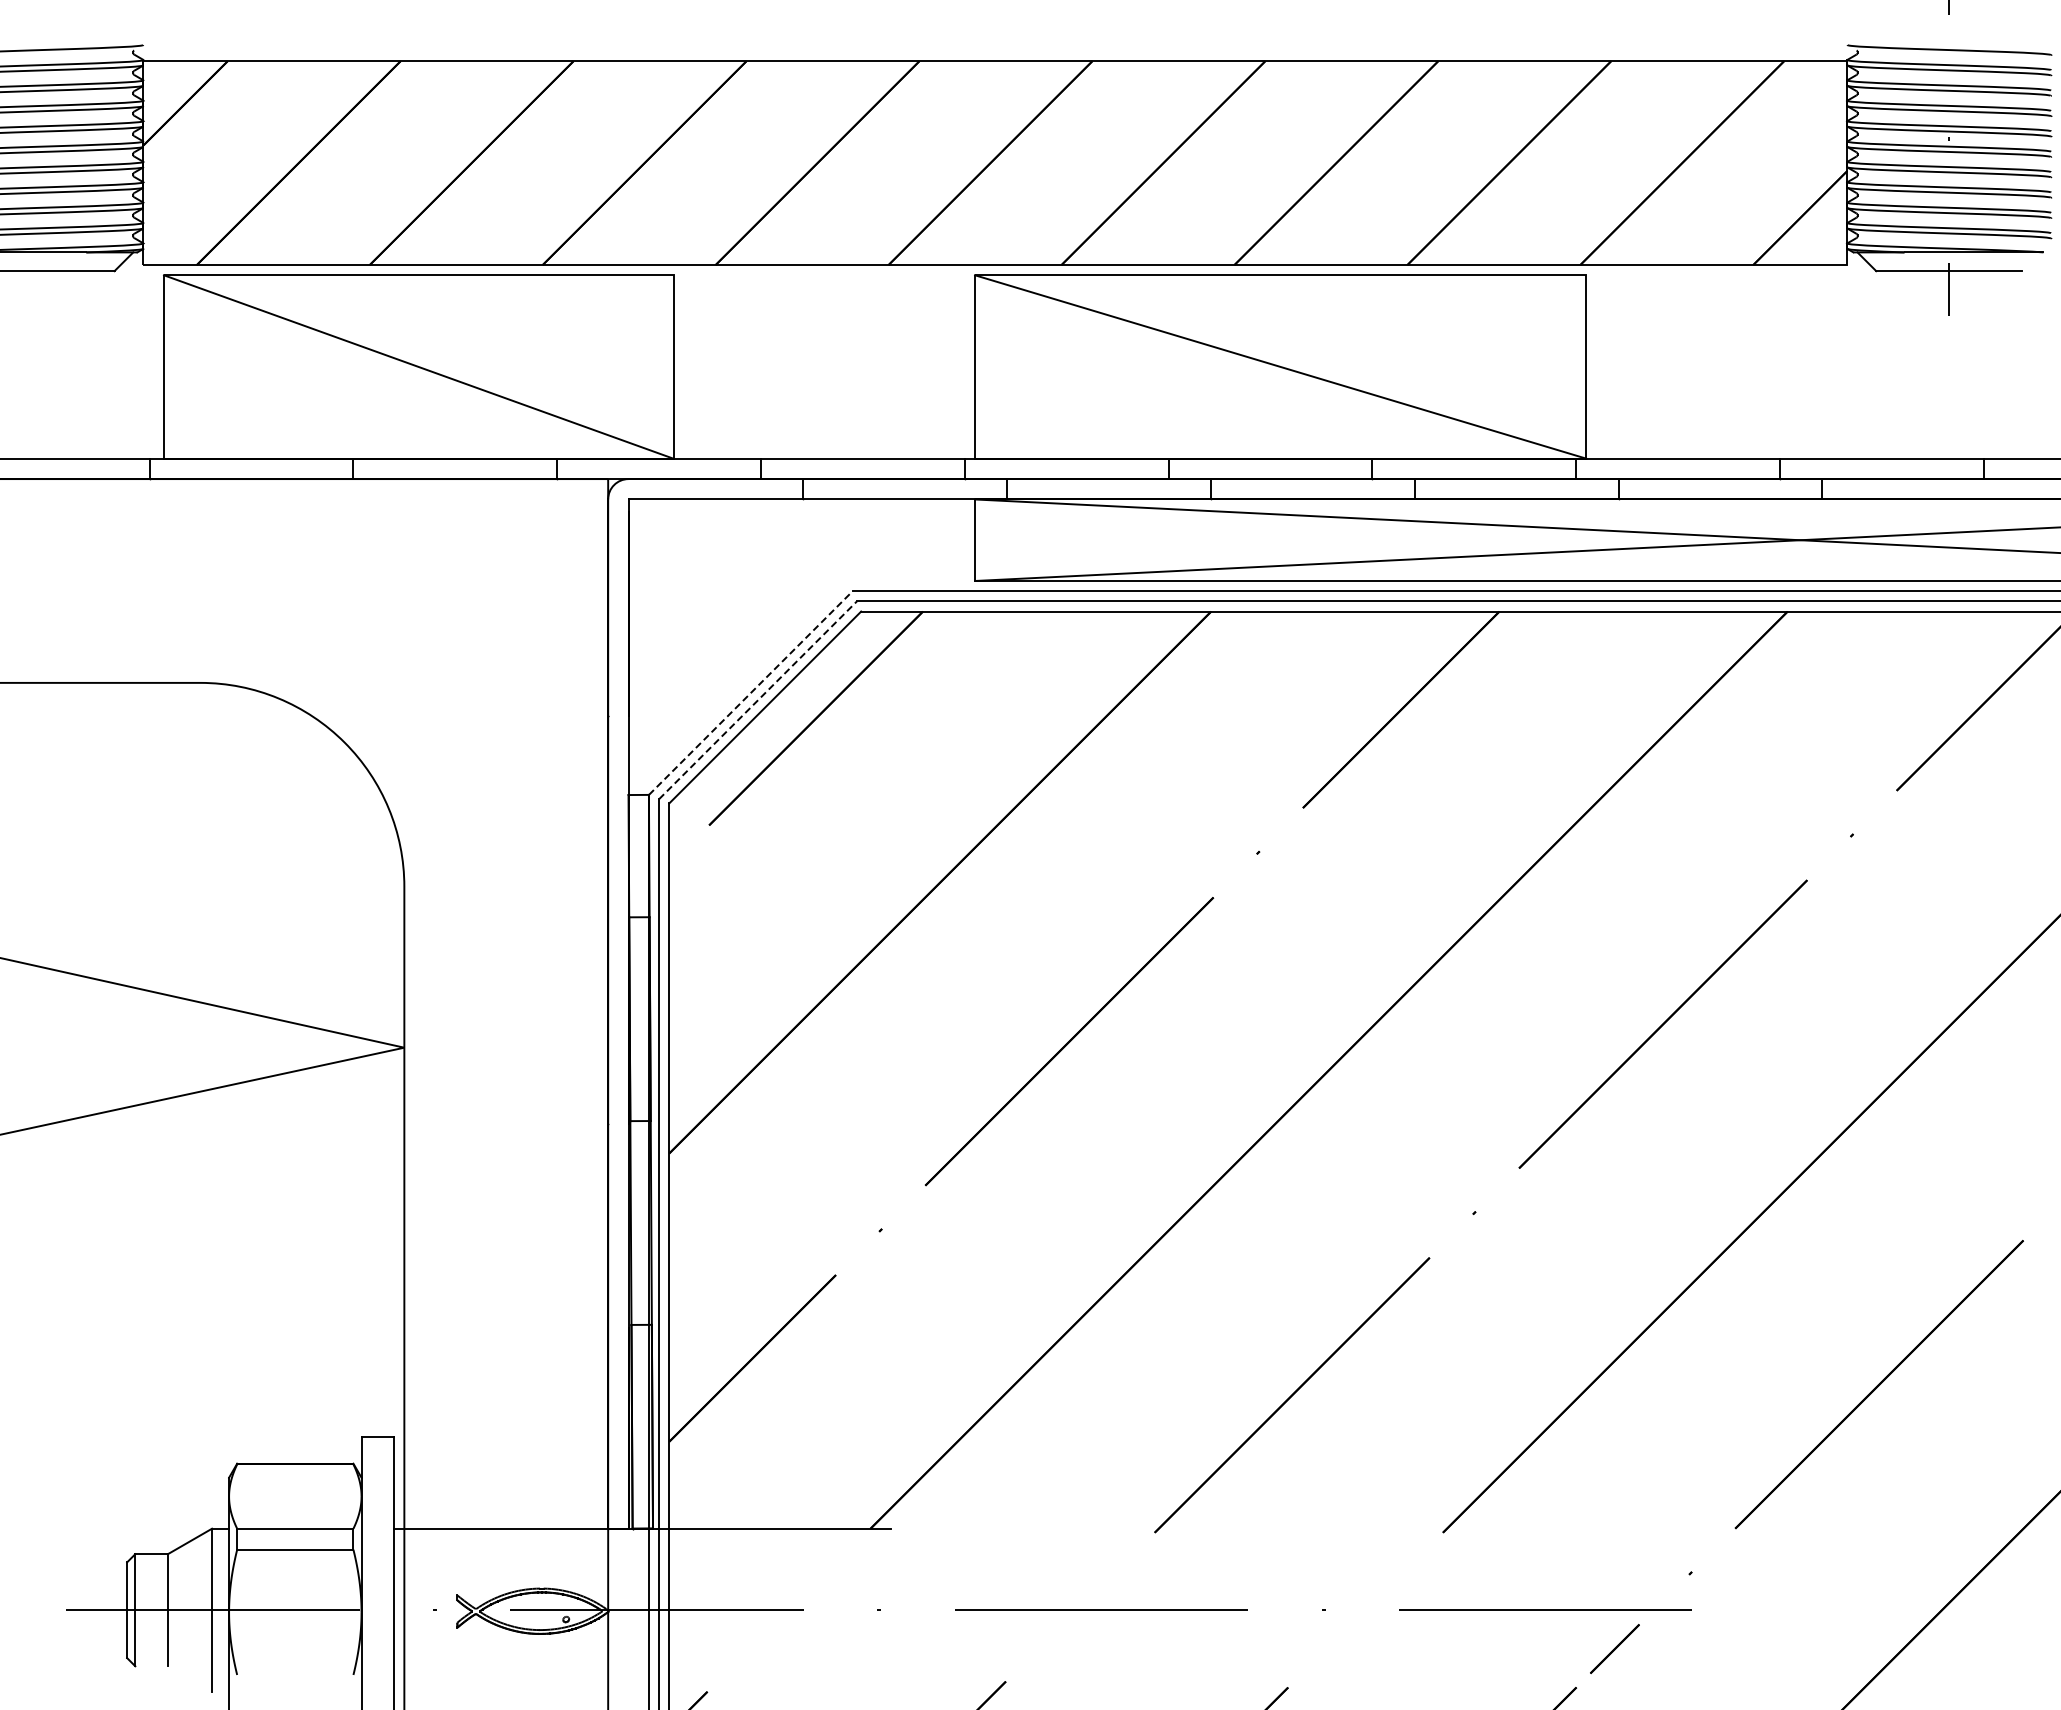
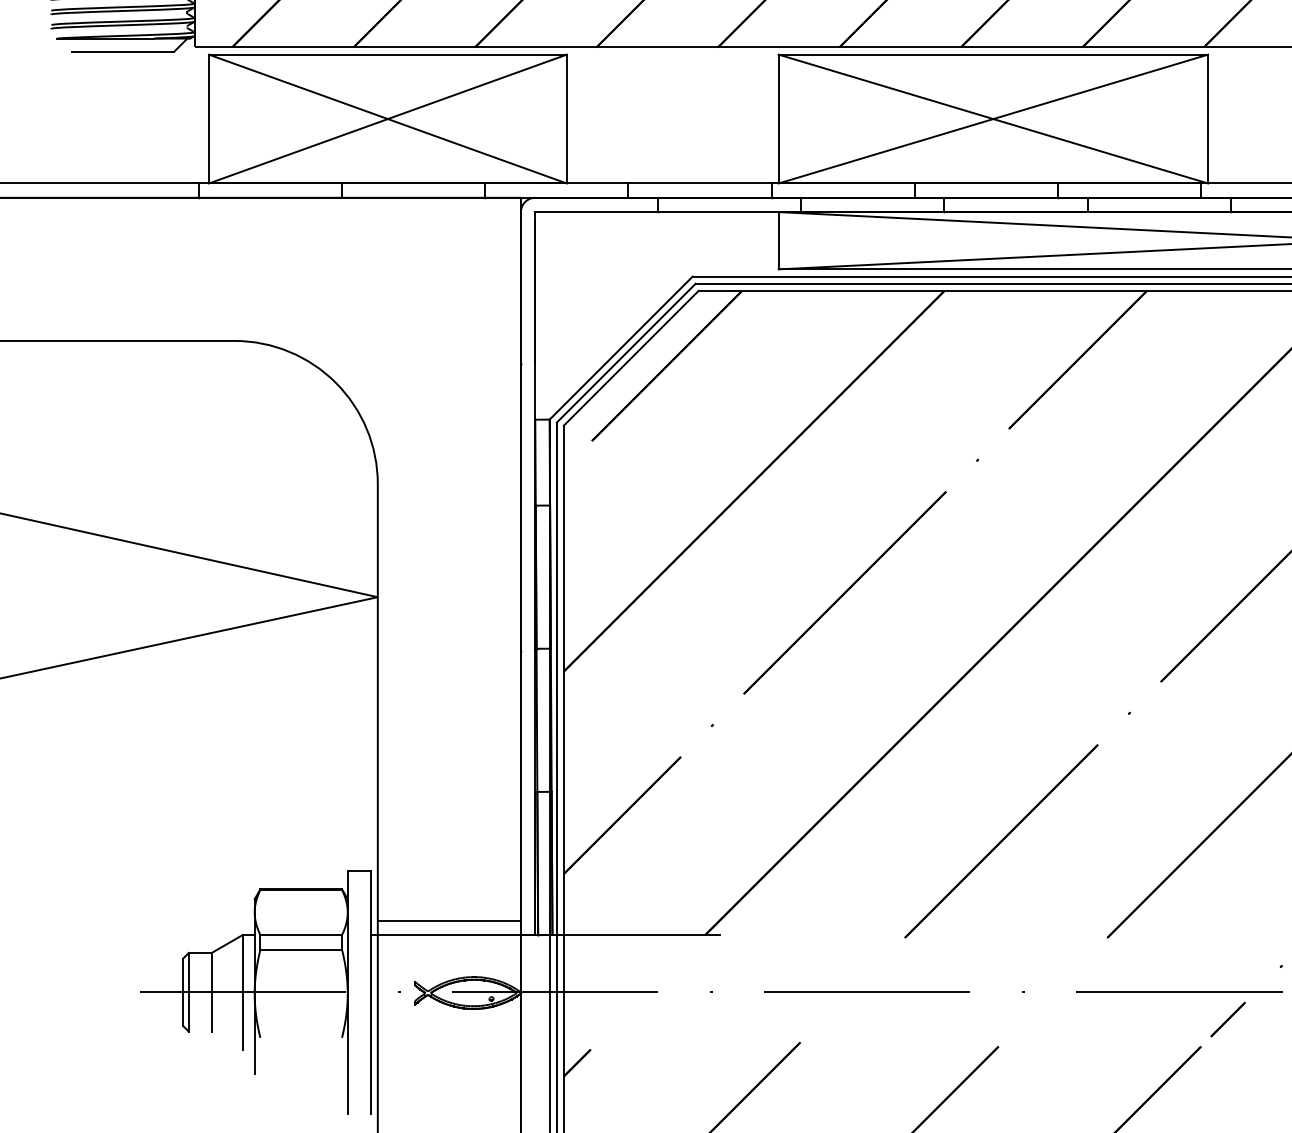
line: (418, 366) -> (387, 118), added
line: (1280, 366) -> (993, 118), added
line: (751, 692) -> (621, 347), dashed -> solid
line: (758, 700) -> (626, 353), dashed -> solid
line: (506, 1508) -> (449, 920), added

